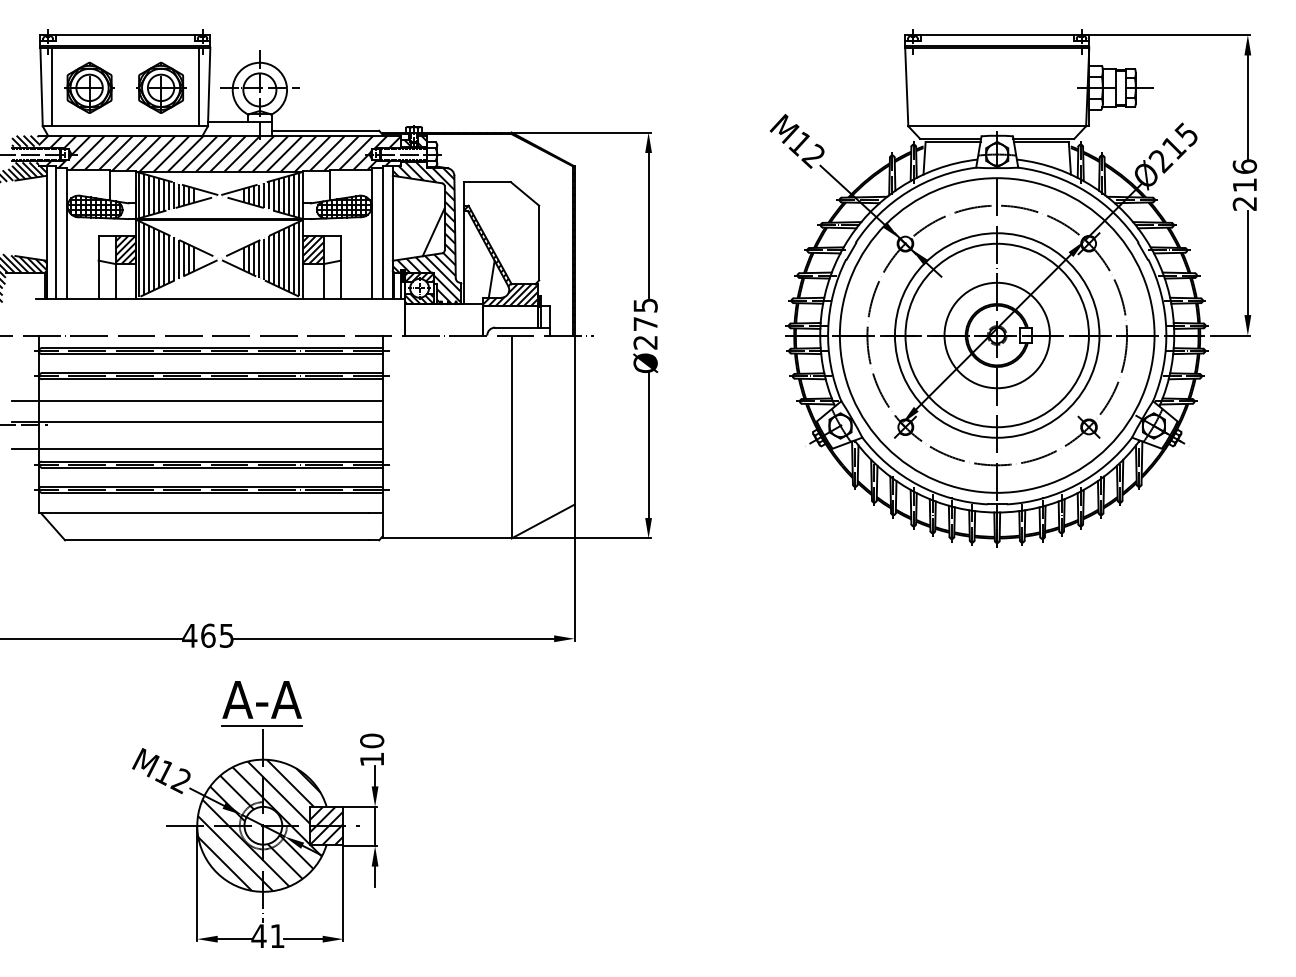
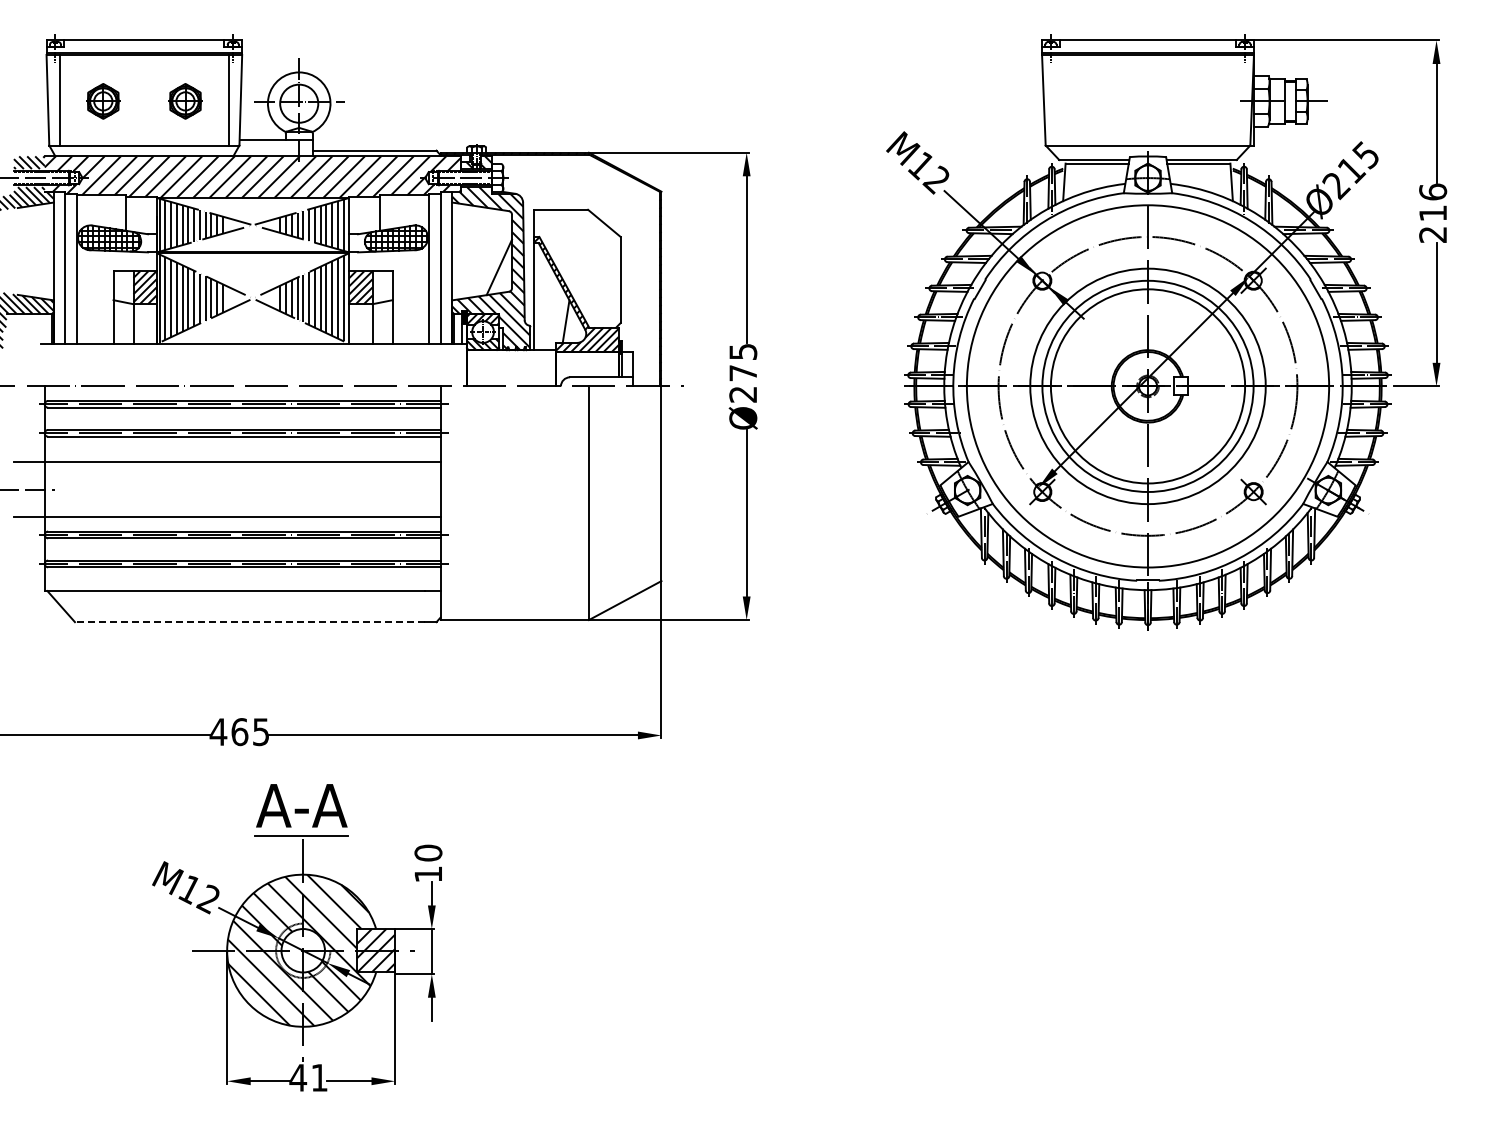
part: (89, 88) -> (103, 101), size x0.6
part: (161, 88) -> (185, 101), size x0.6
circle: (996, 335) -> (1147, 386), size x1.6
line: (196, 421) -> (226, 485), removed
line: (216, 540) -> (249, 622), solid -> dashed

